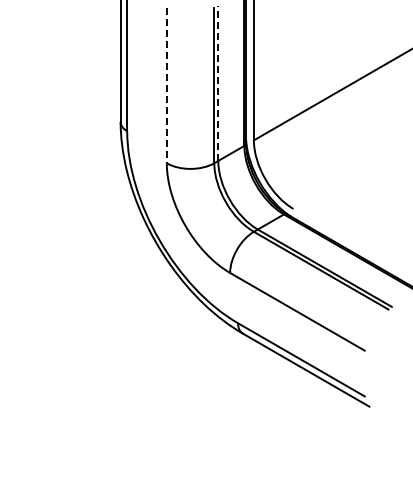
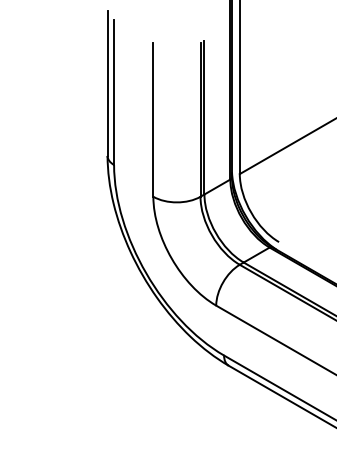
line: (218, 83) -> (204, 117), dashed -> solid
line: (166, 85) -> (153, 119), dashed -> solid

